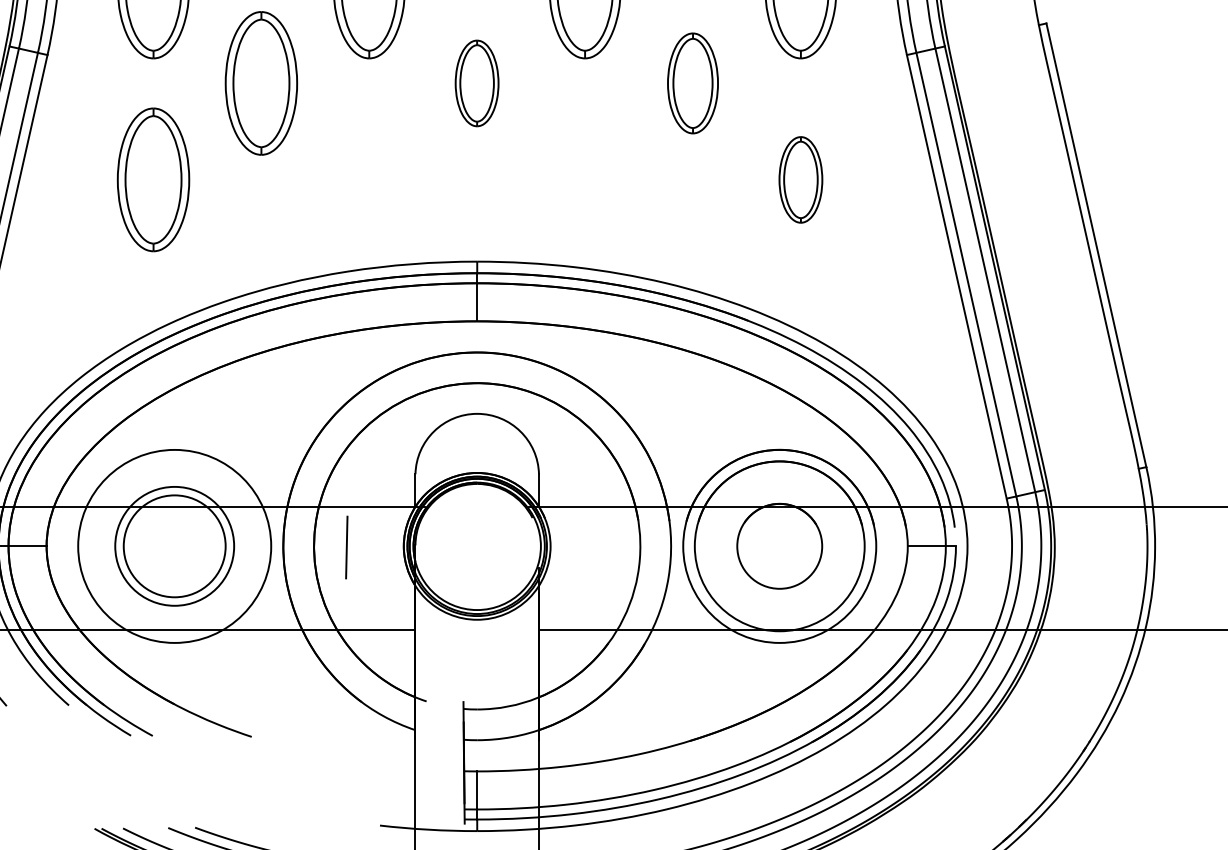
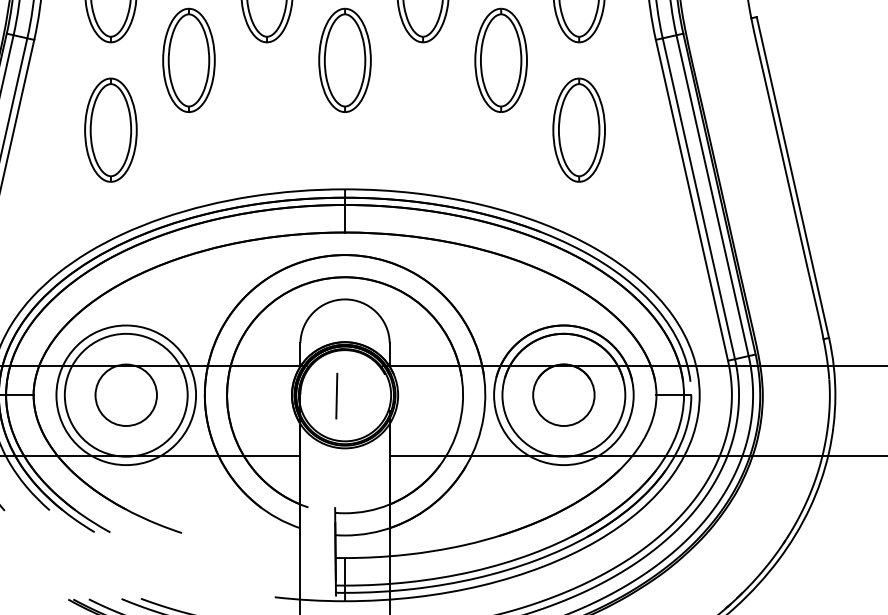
part: (476, 83) -> (344, 60), size x1.67
part: (692, 83) -> (500, 60), size x1.43
part: (800, 179) -> (578, 129), size x1.67
circle: (174, 545) -> (126, 394), size x0.71
circle: (174, 546) -> (126, 395), size x1.67
line: (346, 547) -> (336, 396), moved

